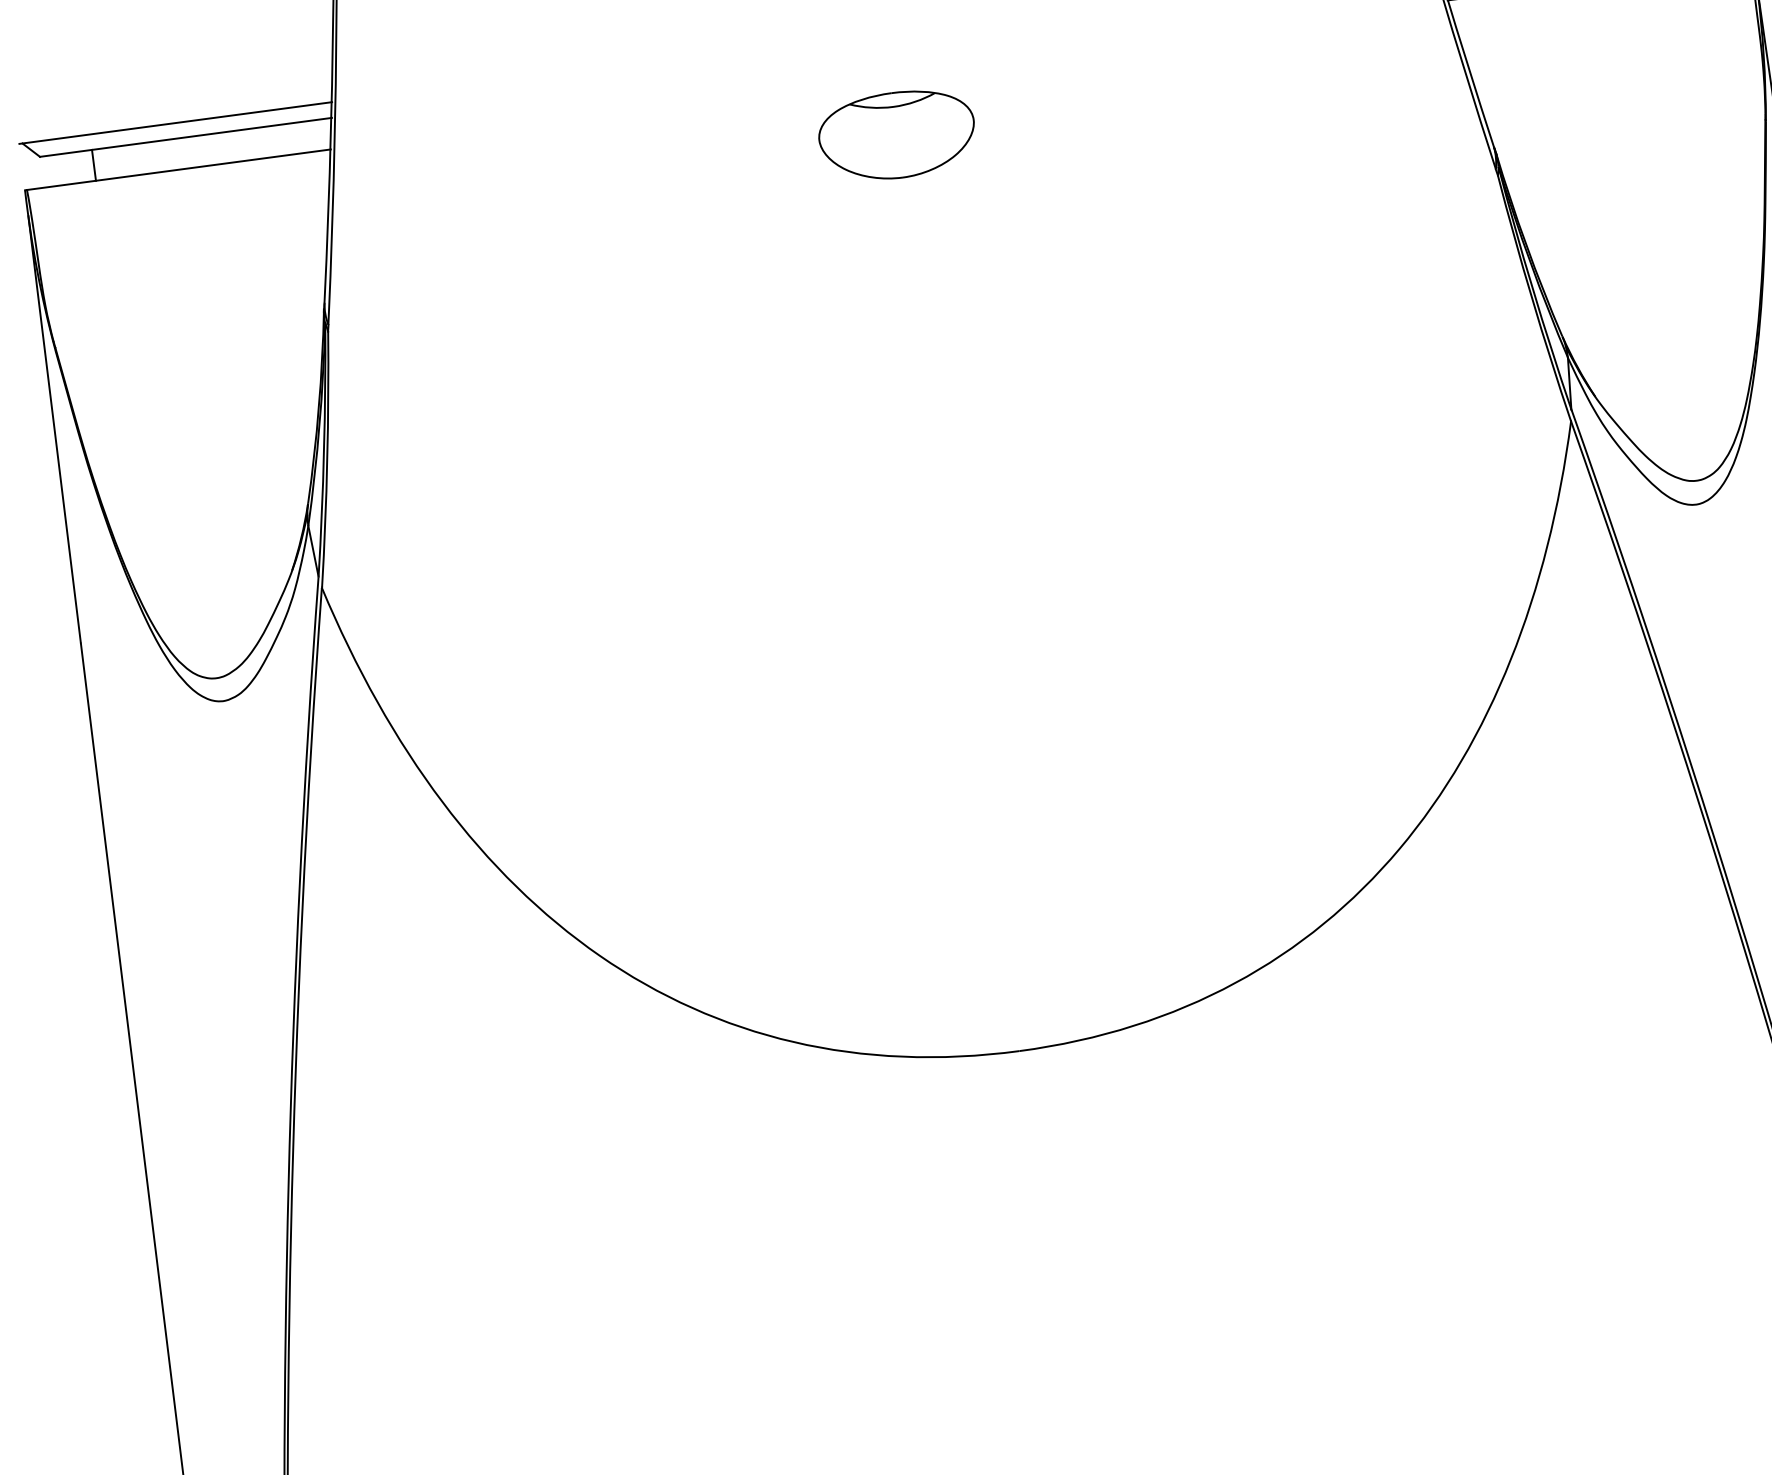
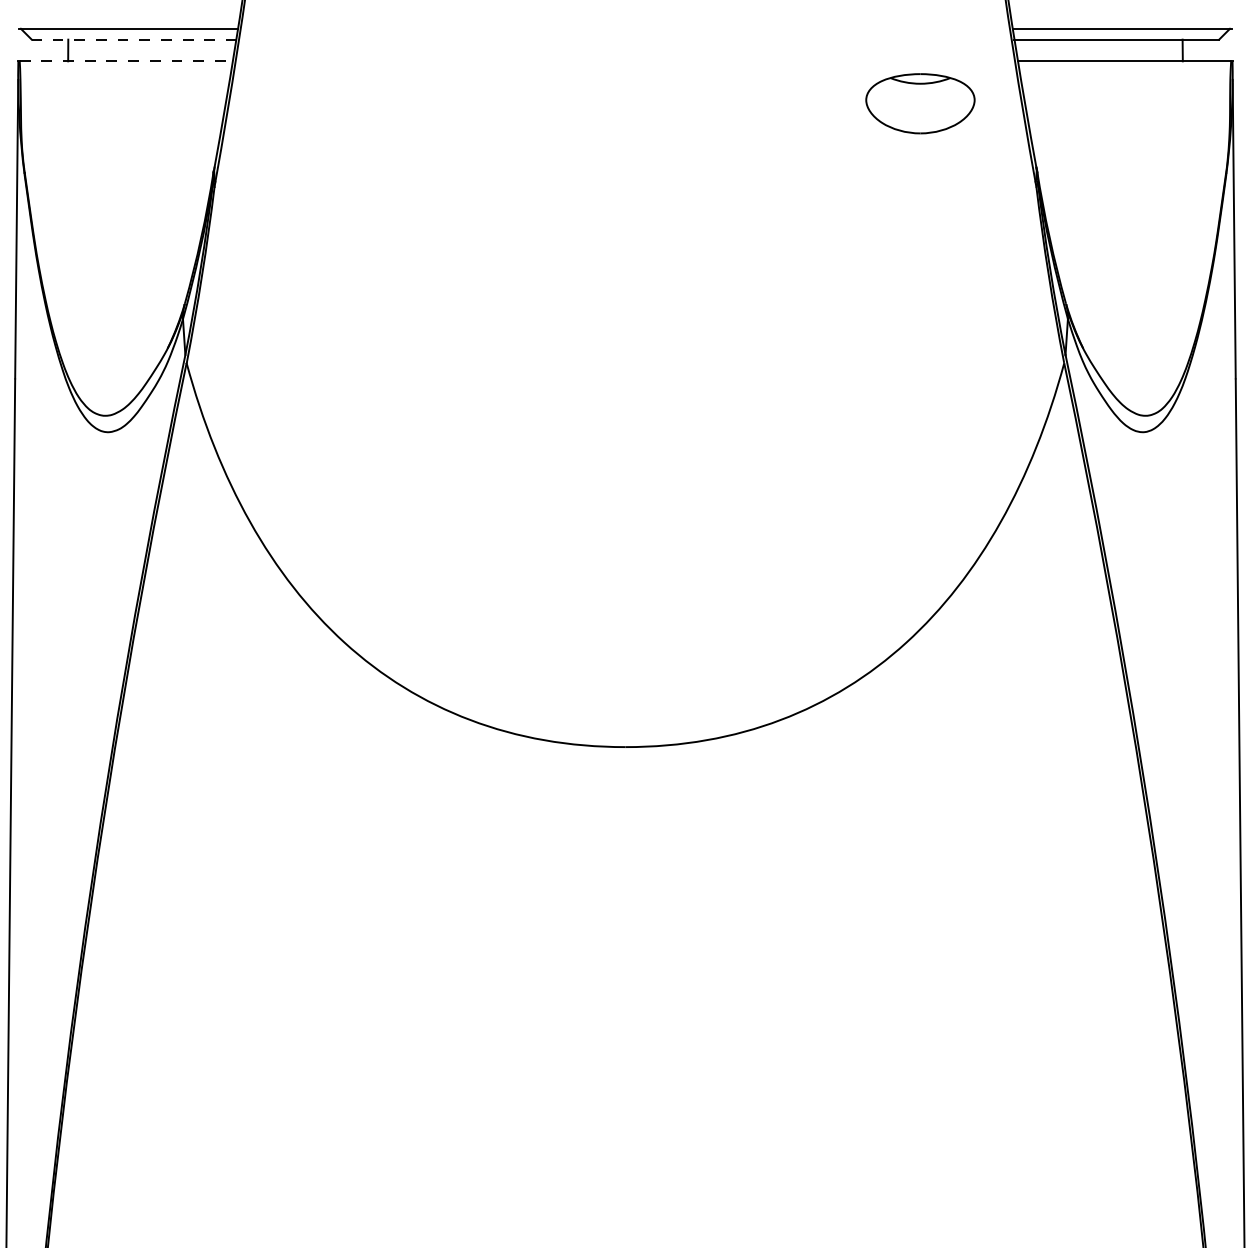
part: (897, 134) -> (920, 103), moved
line: (186, 137) -> (134, 39), solid -> dashed
line: (179, 169) -> (126, 61), solid -> dashed

